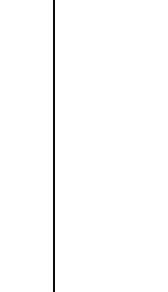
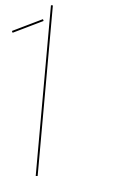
line: (25, 14) -> (27, 25), added

